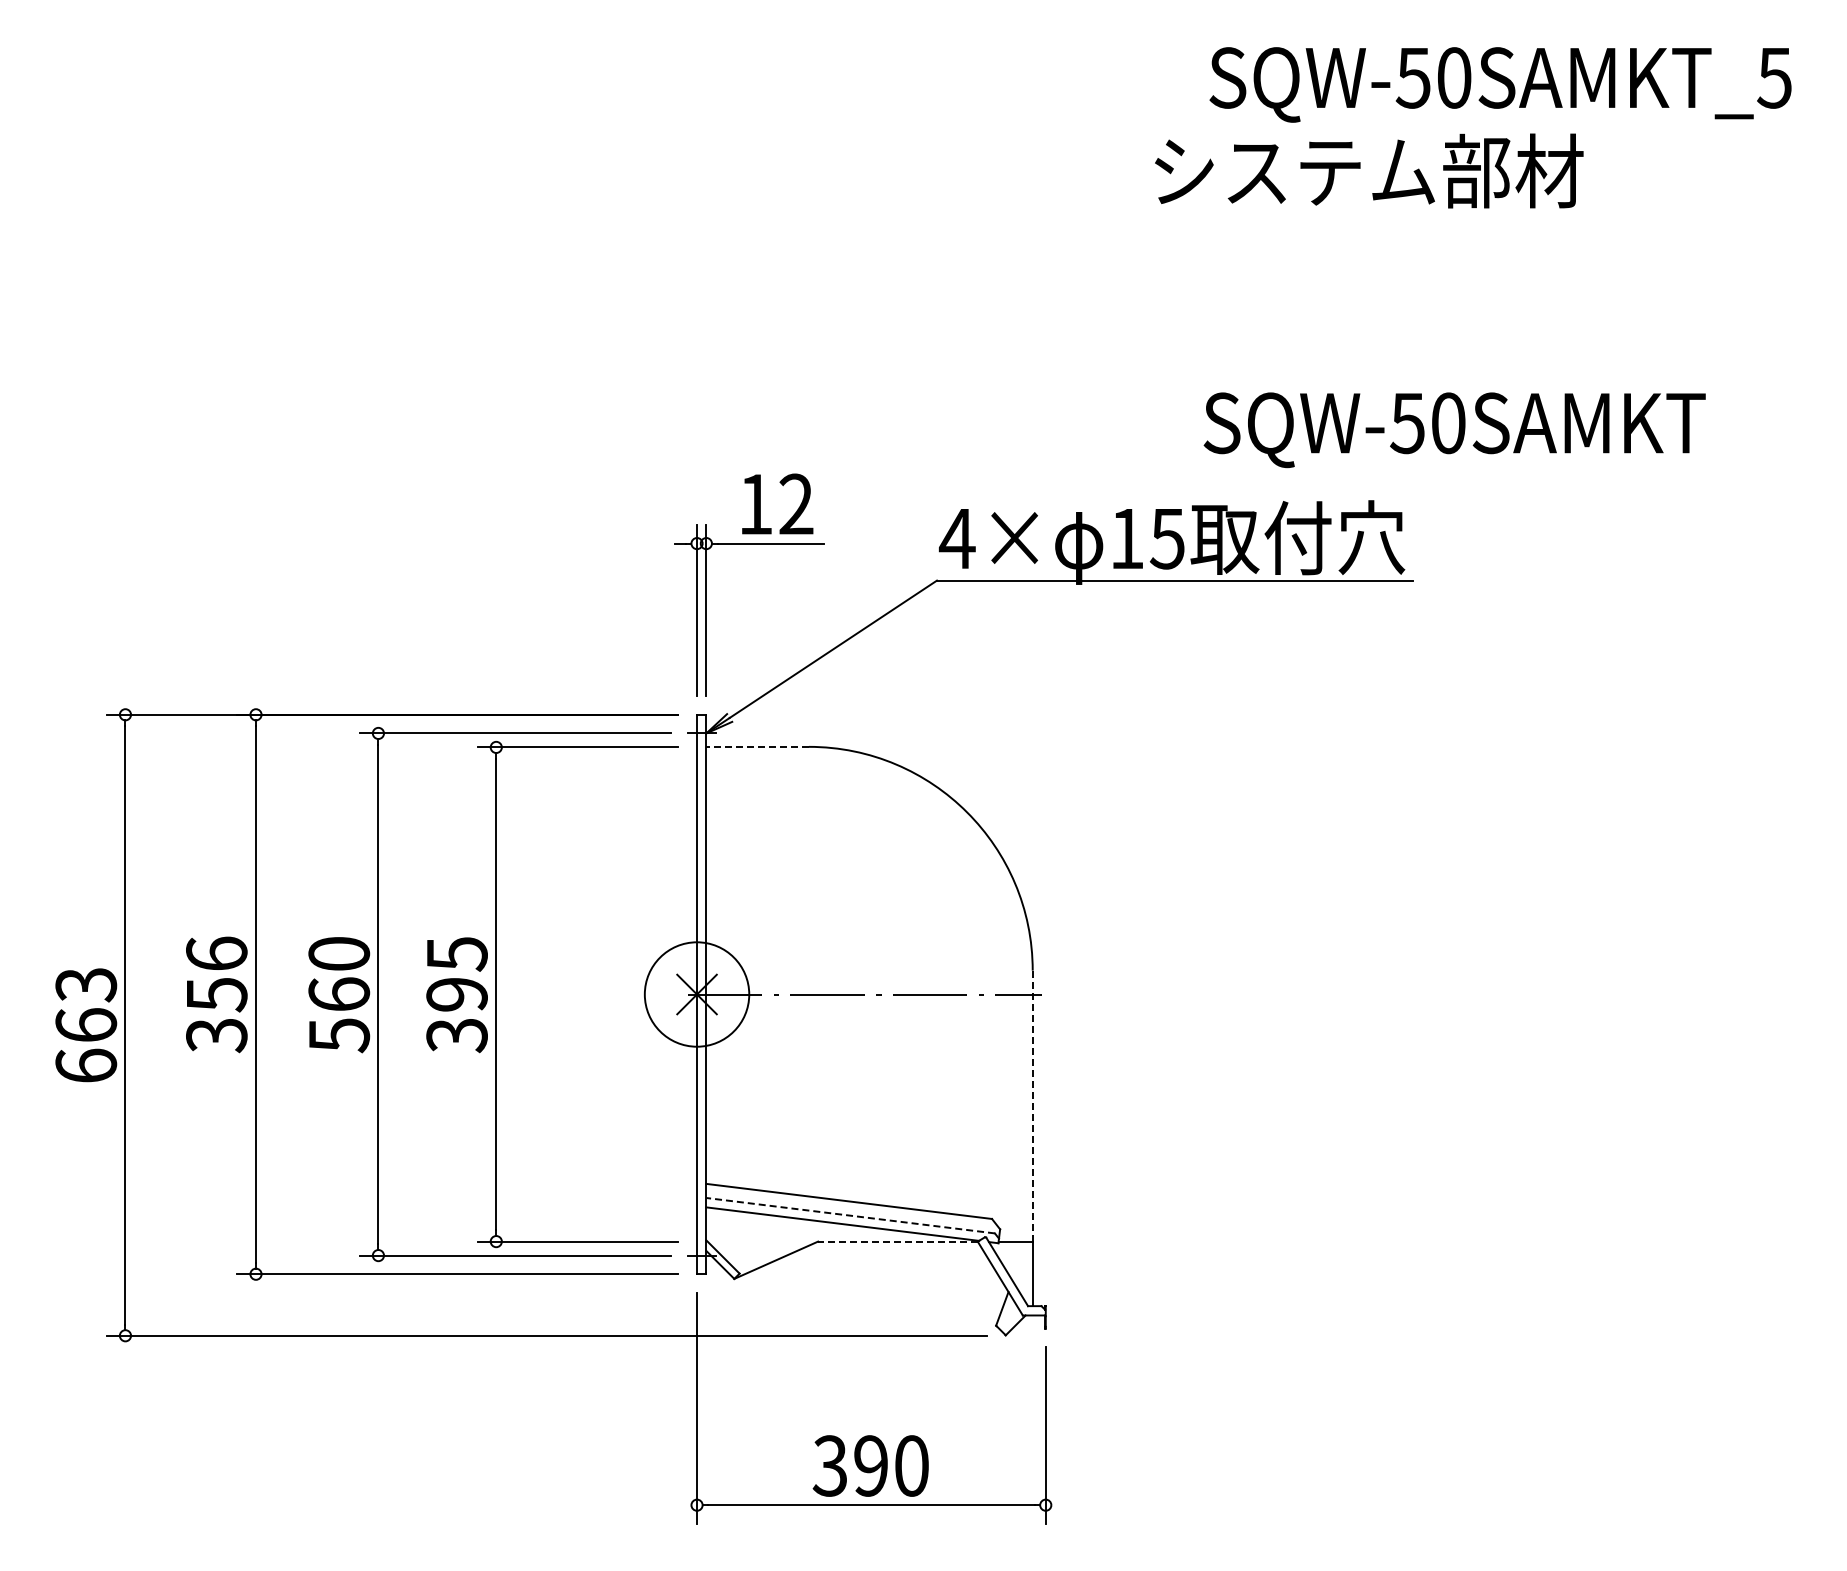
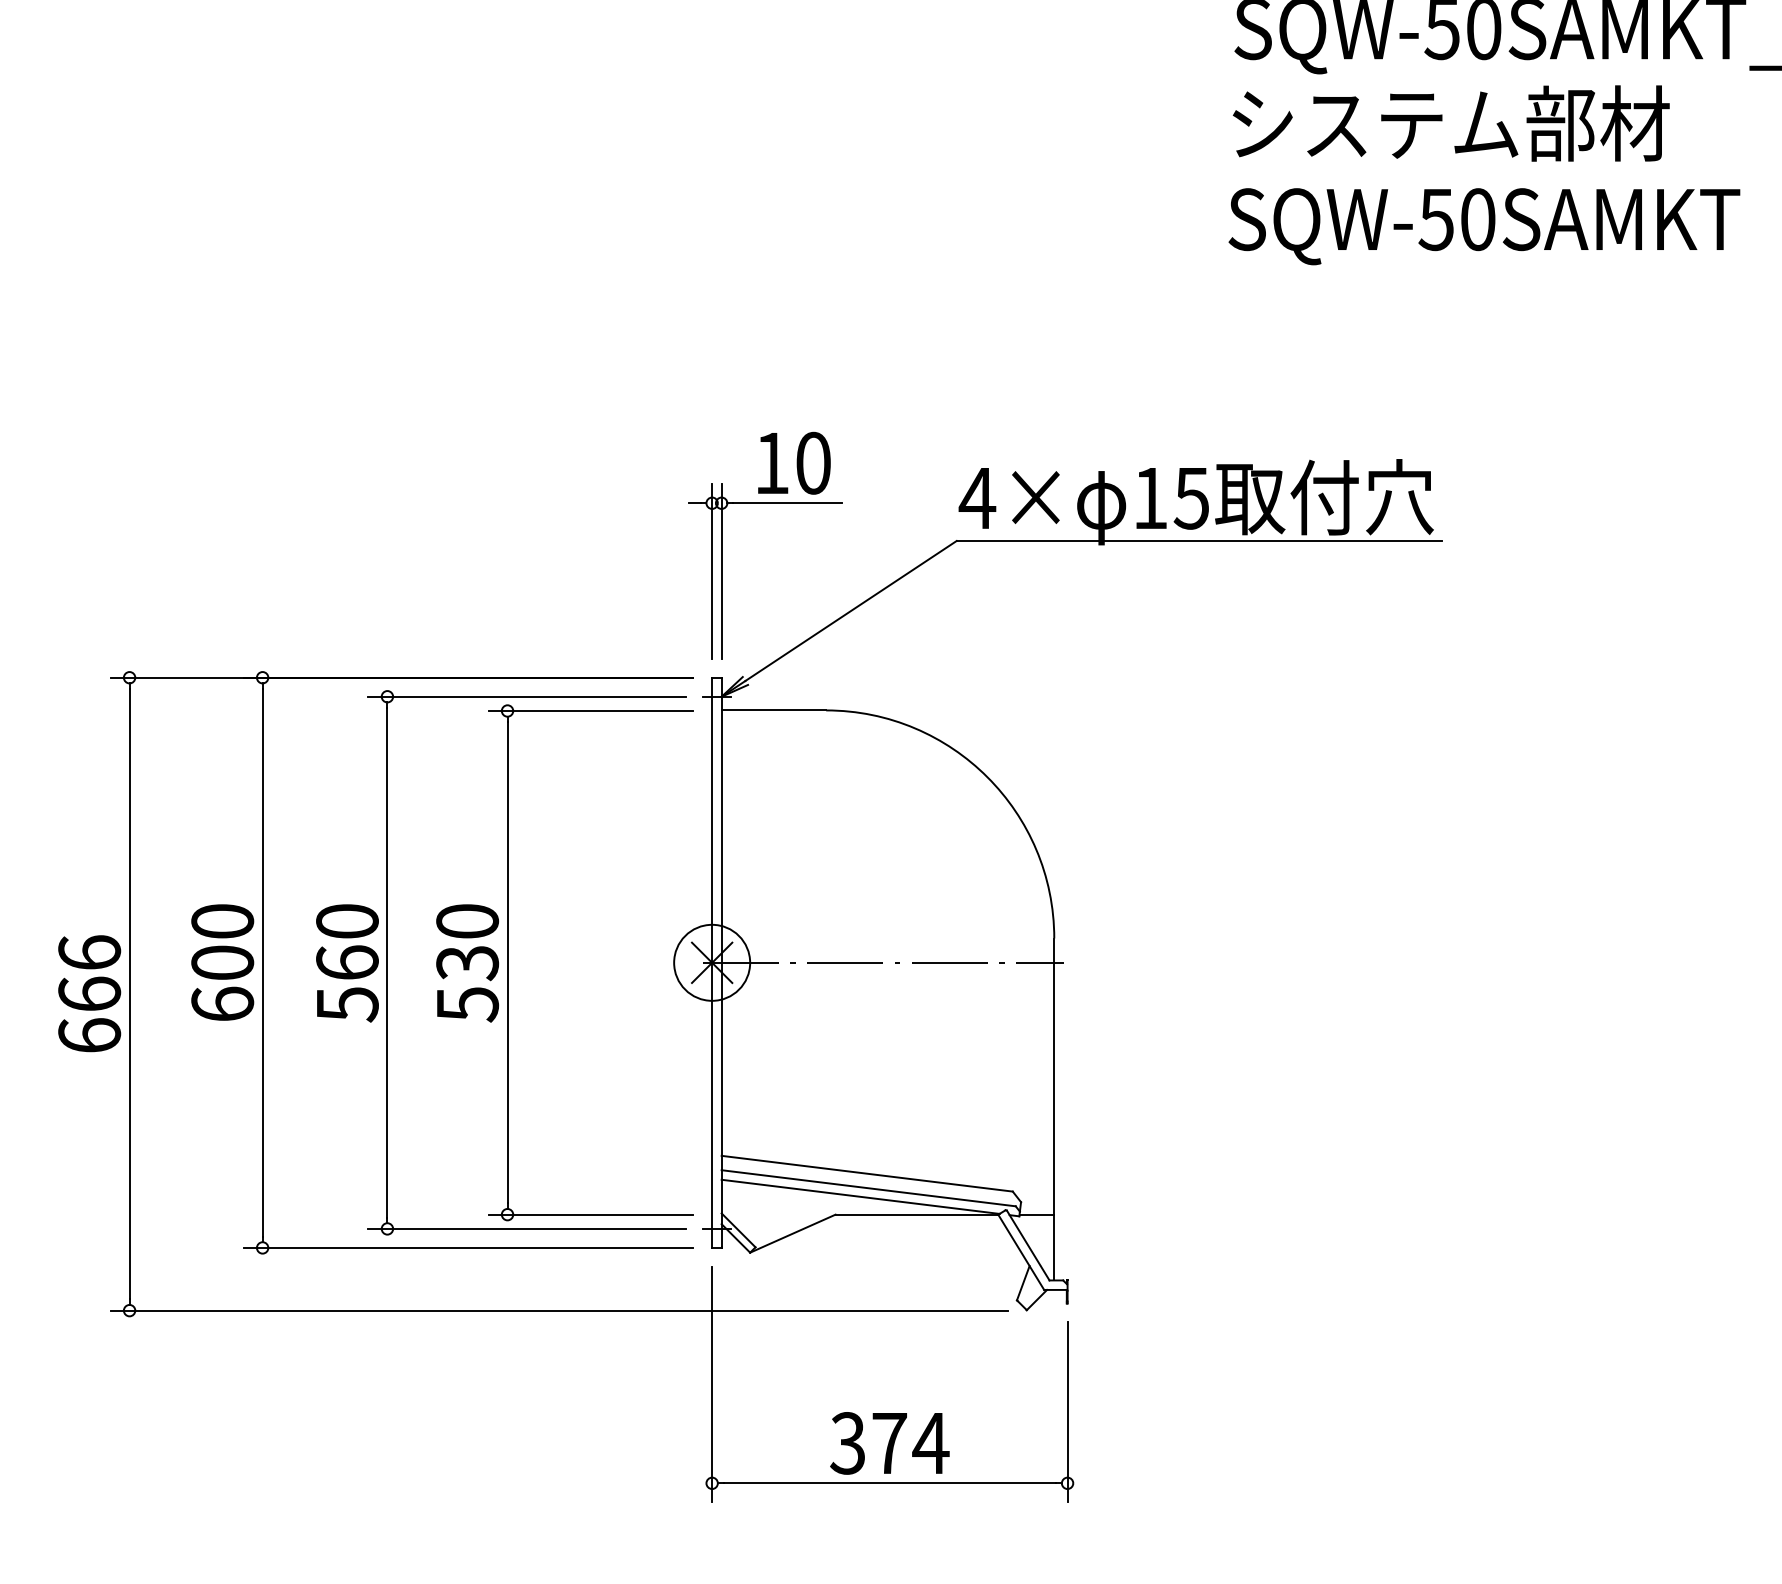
text: (1369, 170) -> (1451, 122), moved
text: (1454, 430) -> (1484, 226), moved
text: (796, 504) -> (813, 463), 12 -> 10
line: (757, 746) -> (773, 710), dashed -> solid
text: (86, 984) -> (89, 952), 663 -> 666
text: (216, 994) -> (222, 962), 356 -> 600
circle: (696, 994) -> (711, 962), size x0.71
text: (456, 995) -> (466, 963), 395 -> 530
line: (1032, 1105) -> (1054, 1075), dashed -> solid
line: (850, 1215) -> (868, 1188), dashed -> solid
line: (897, 1241) -> (916, 1214), dashed -> solid
text: (892, 1465) -> (911, 1442), 390 -> 374

